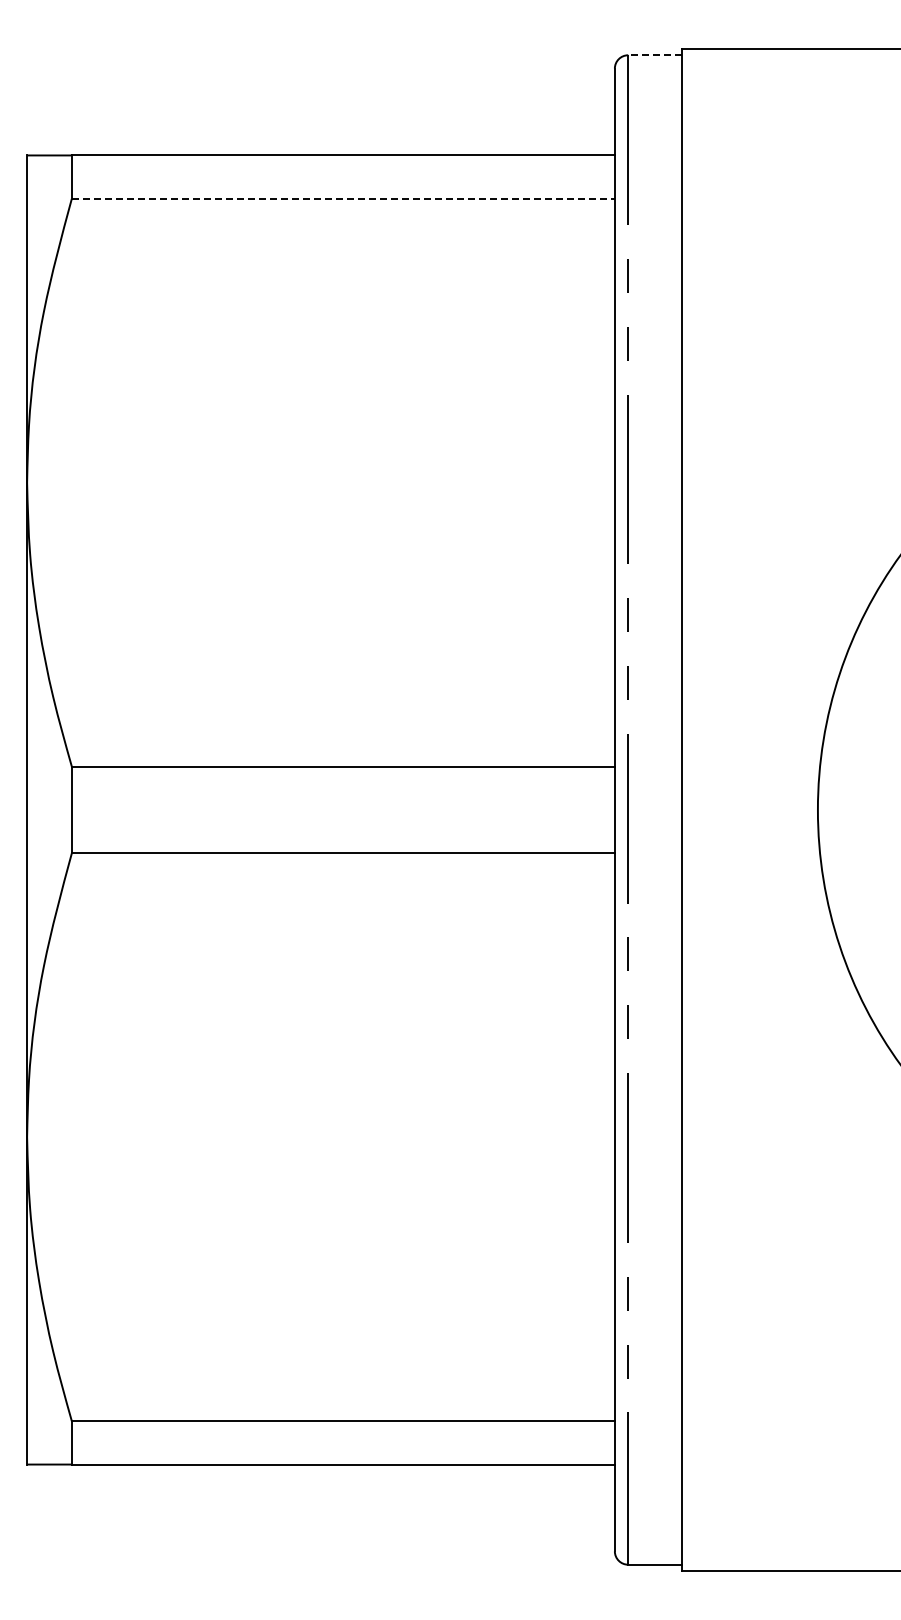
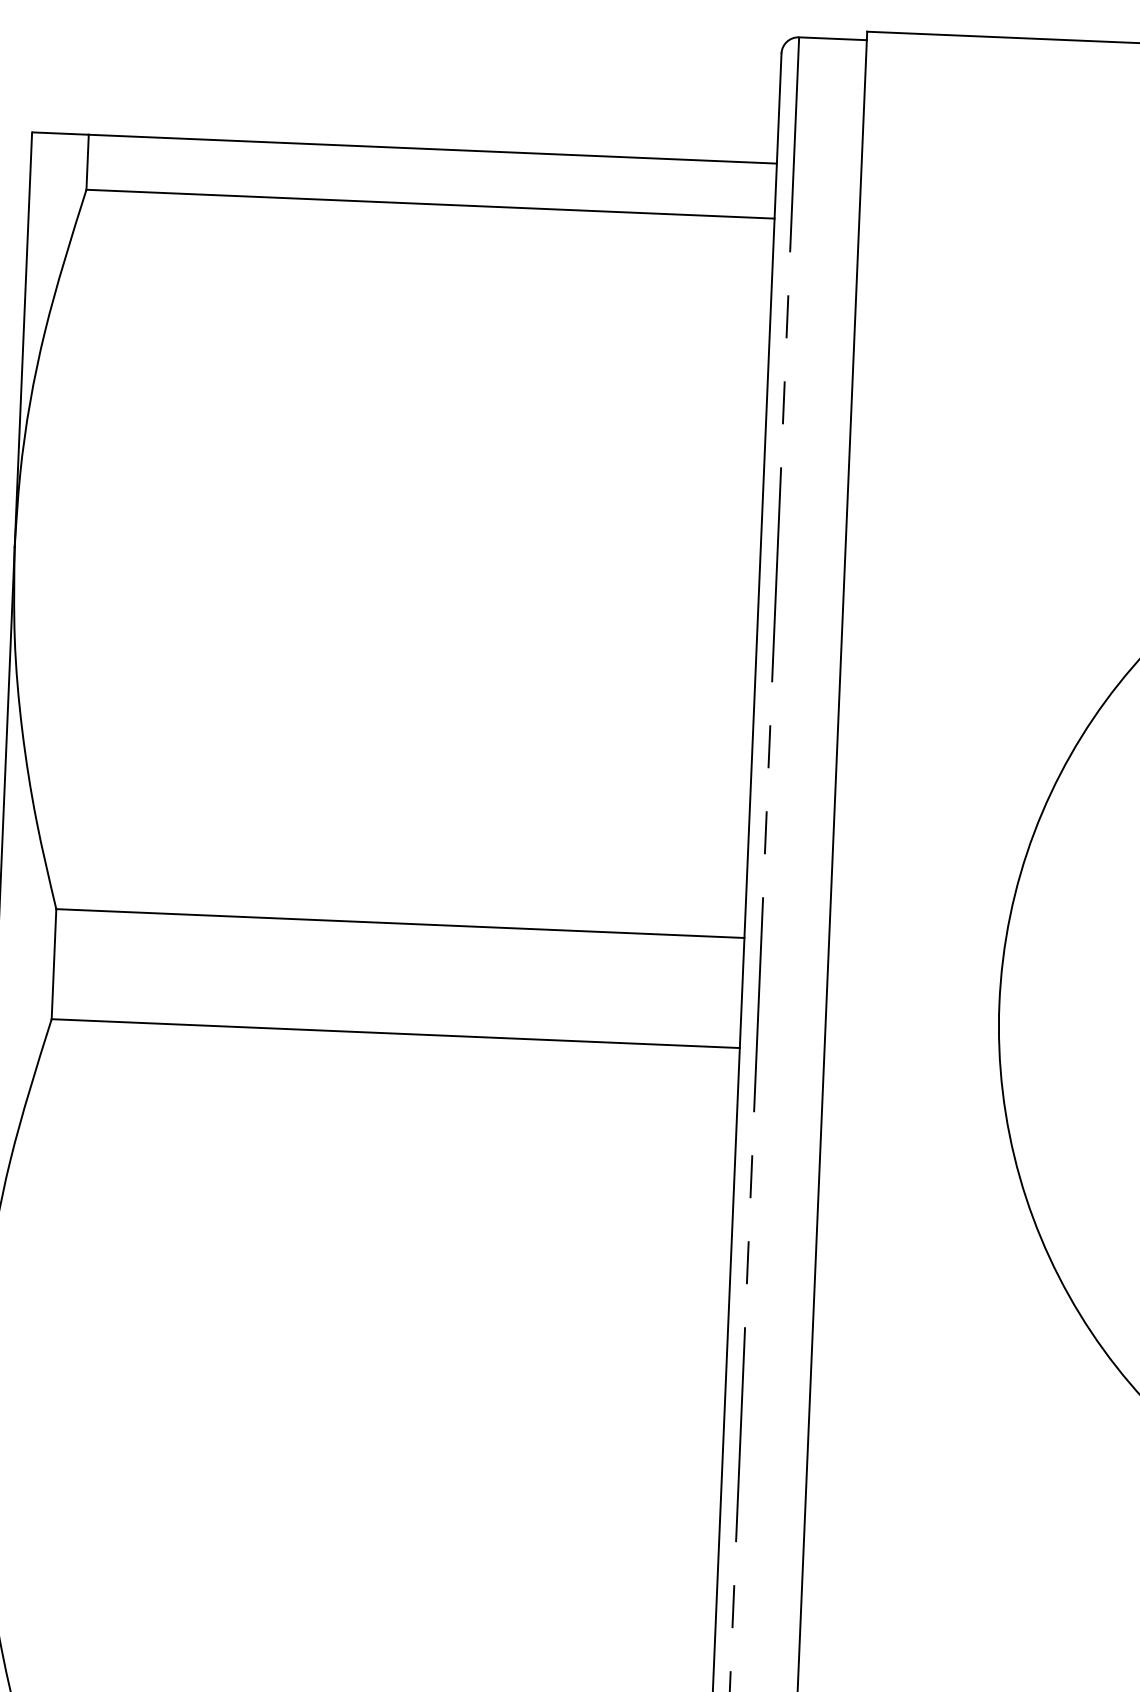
line: (654, 55) -> (832, 39), dashed -> solid
line: (343, 198) -> (430, 203), dashed -> solid

